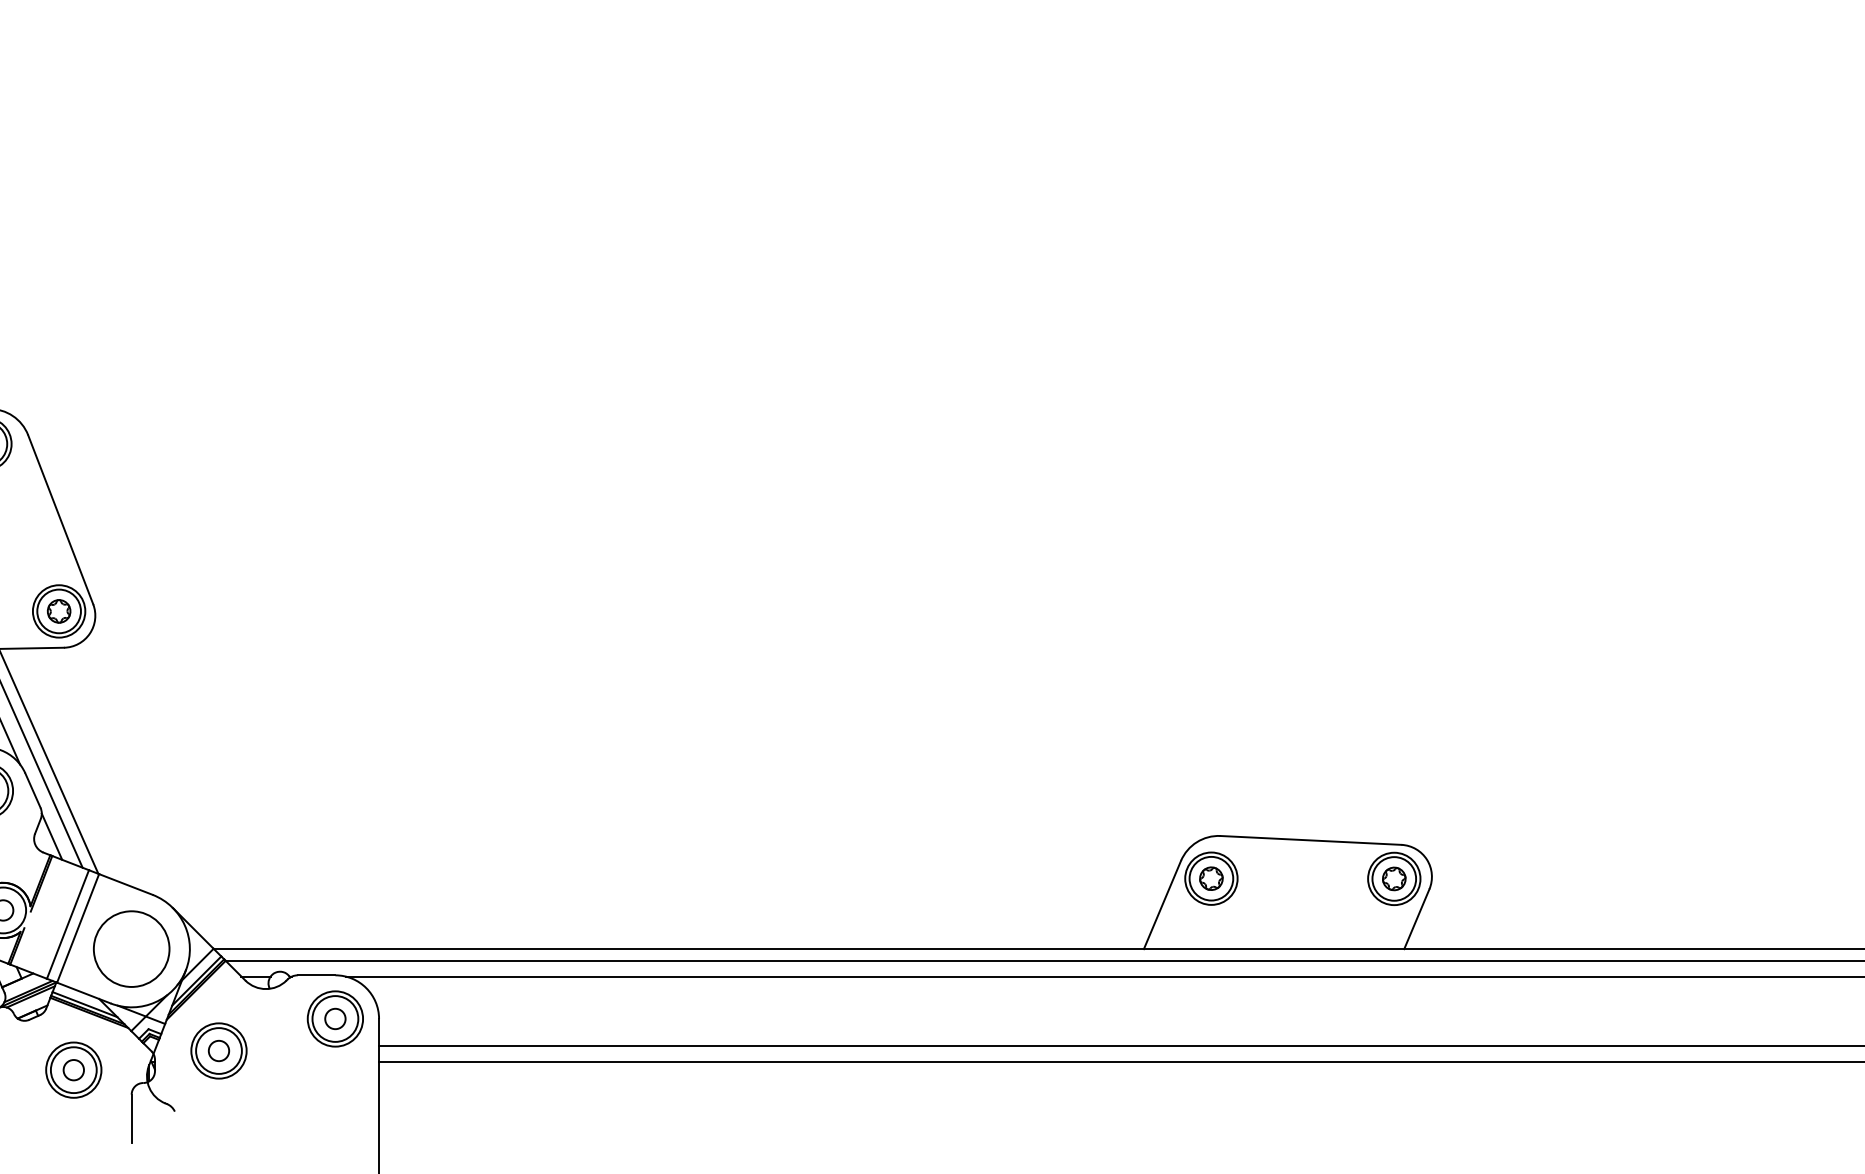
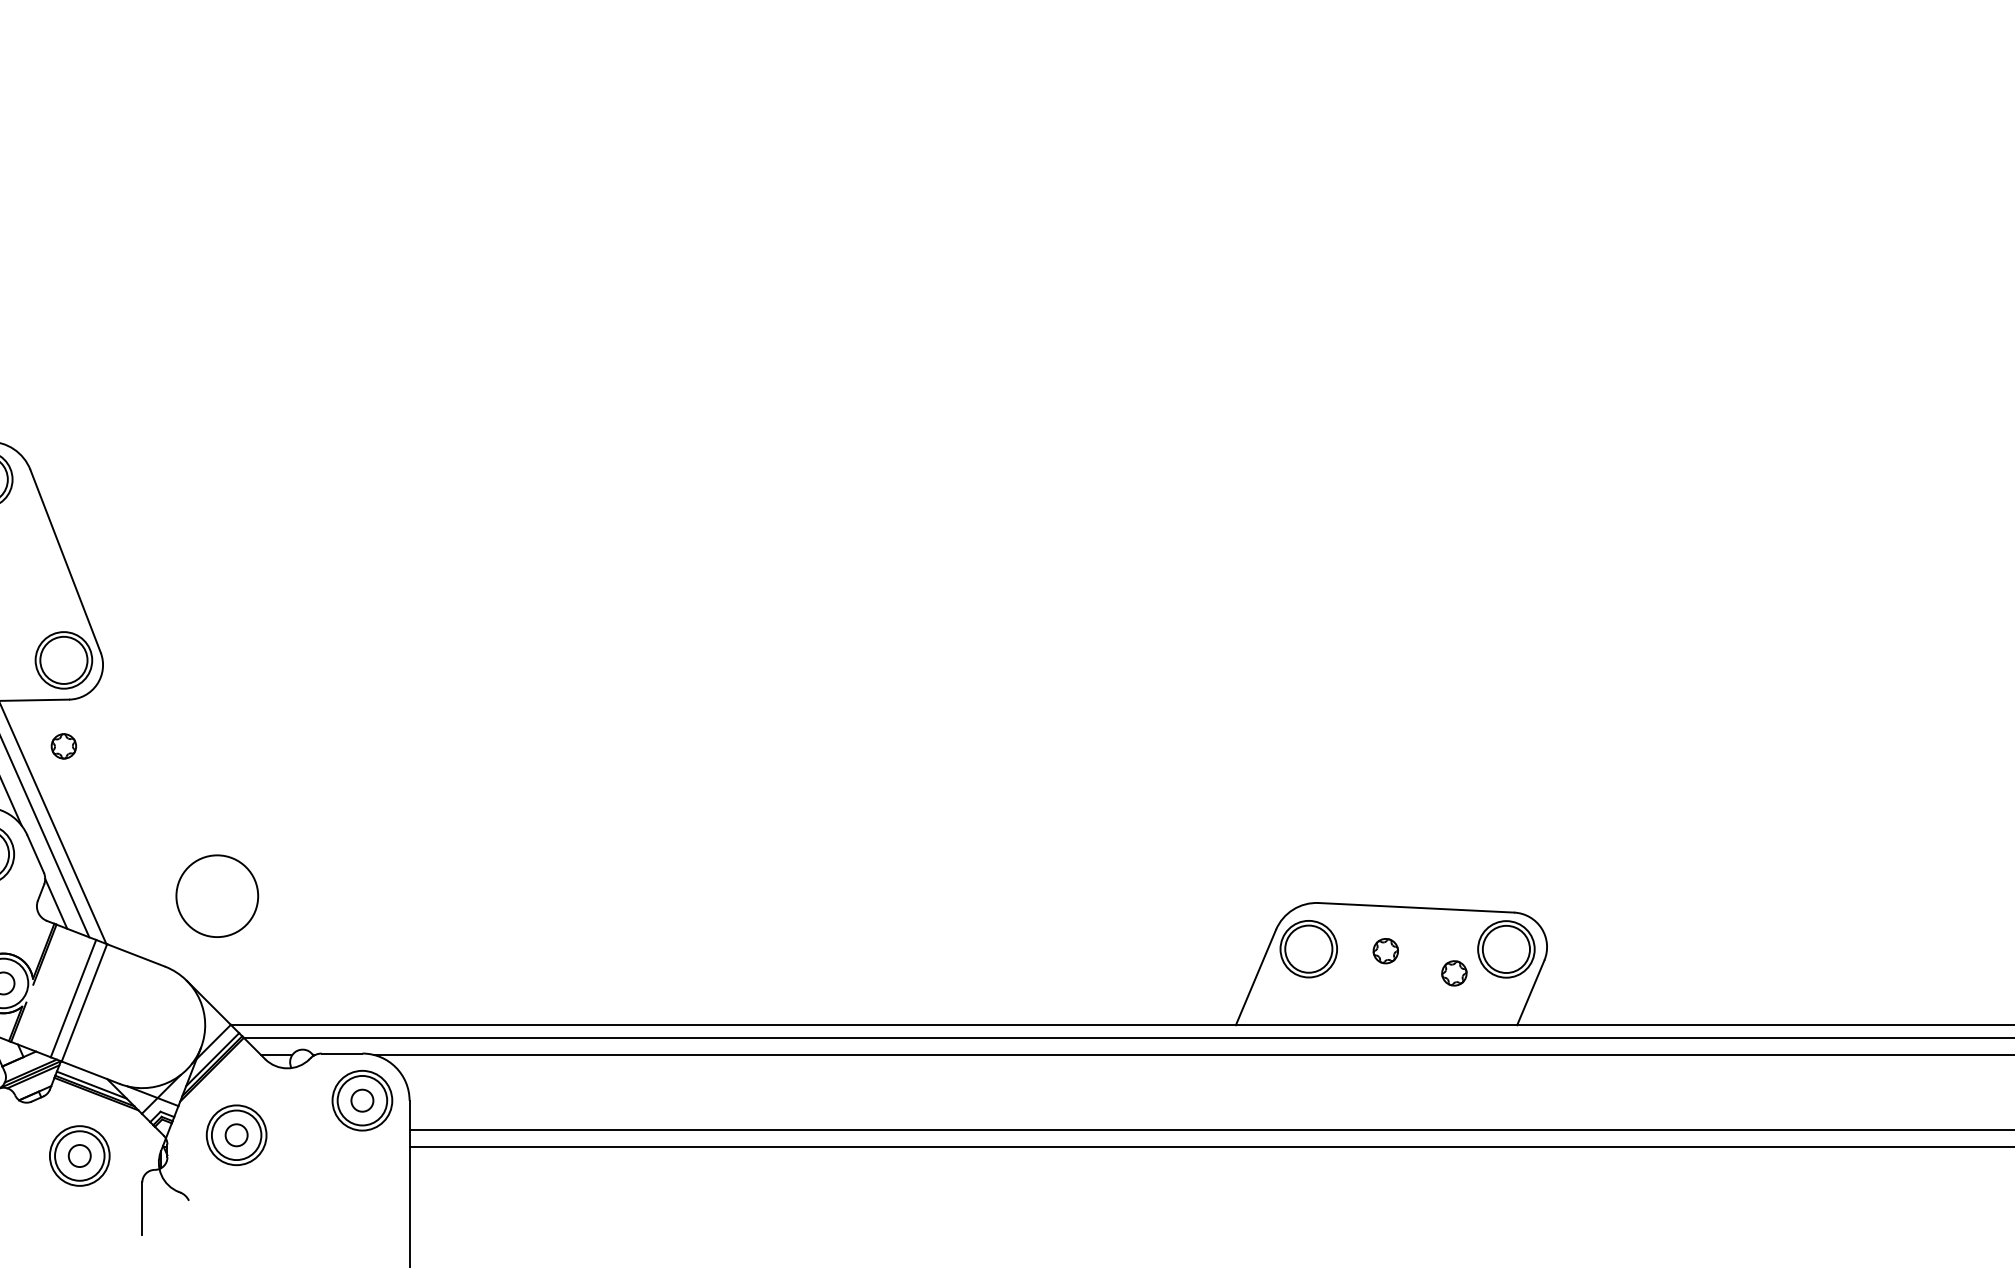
part: (58, 611) -> (63, 746), moved
part: (1211, 879) -> (1385, 951), moved
part: (1394, 879) -> (1454, 973), moved
circle: (131, 948) -> (217, 895), moved

